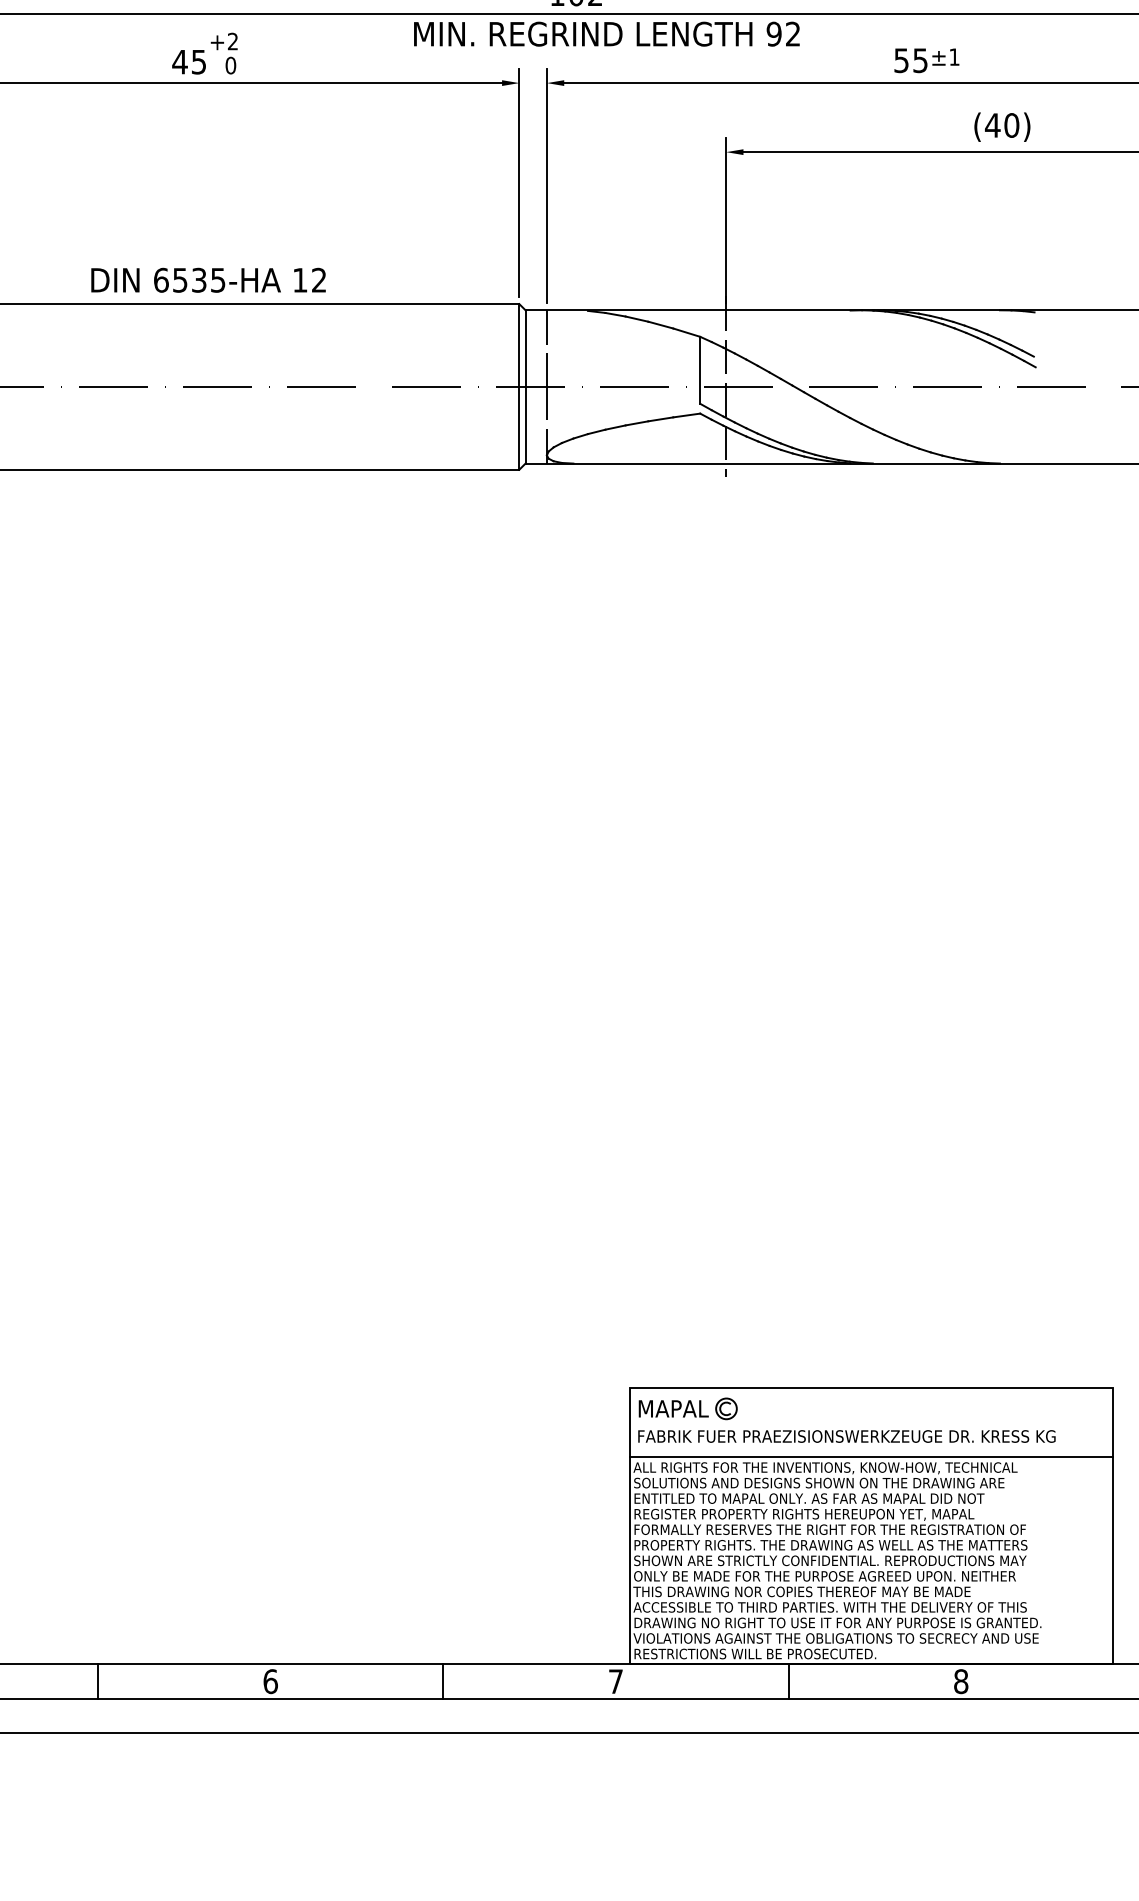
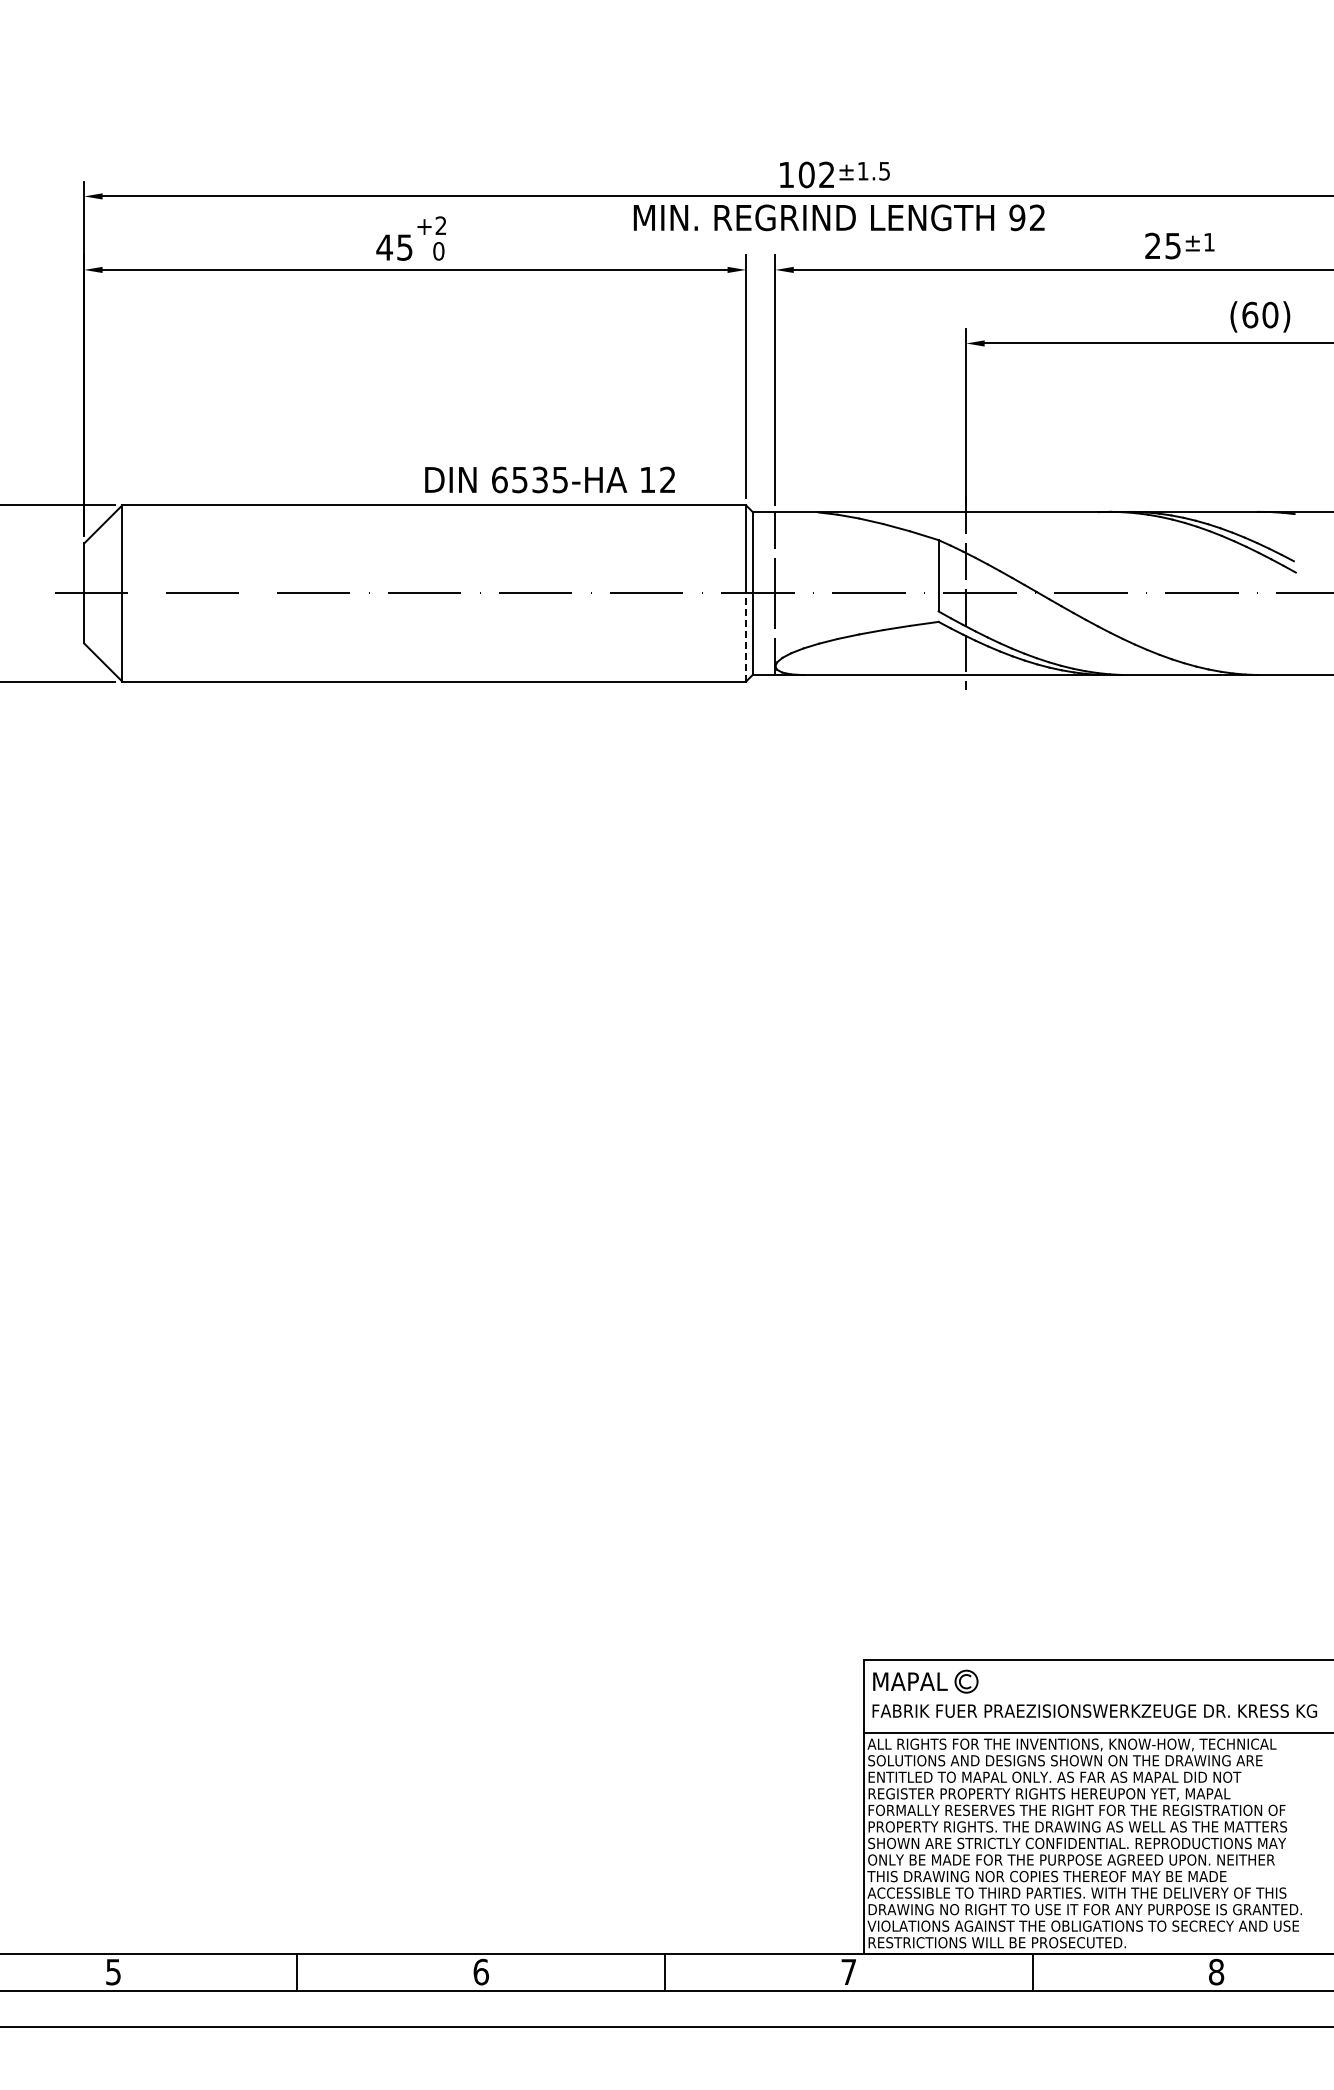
text: (901, 60) -> (1152, 245), 55 -> 25
text: (992, 124) -> (1249, 314), (40) -> (60)
text: (208, 279) -> (549, 479), moved
line: (518, 428) -> (745, 637), solid -> dashed

